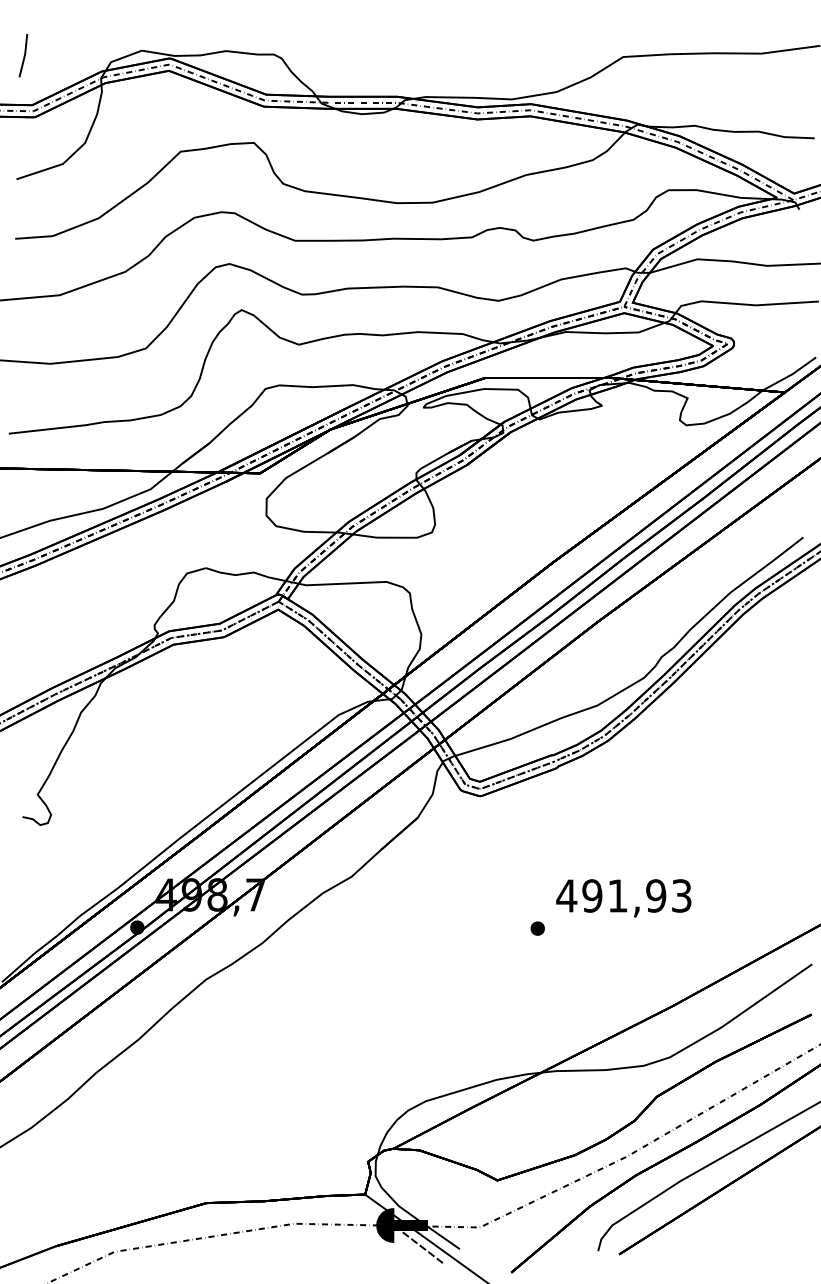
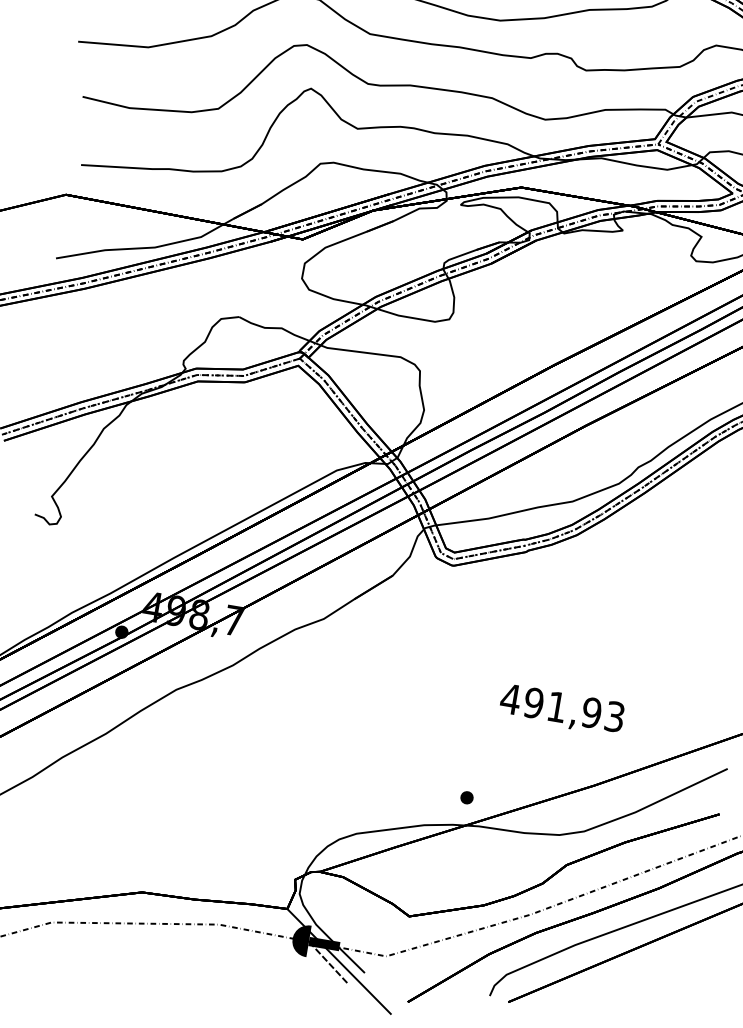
text: (623, 898) -> (561, 710), moved
part: (537, 928) -> (466, 797), moved

